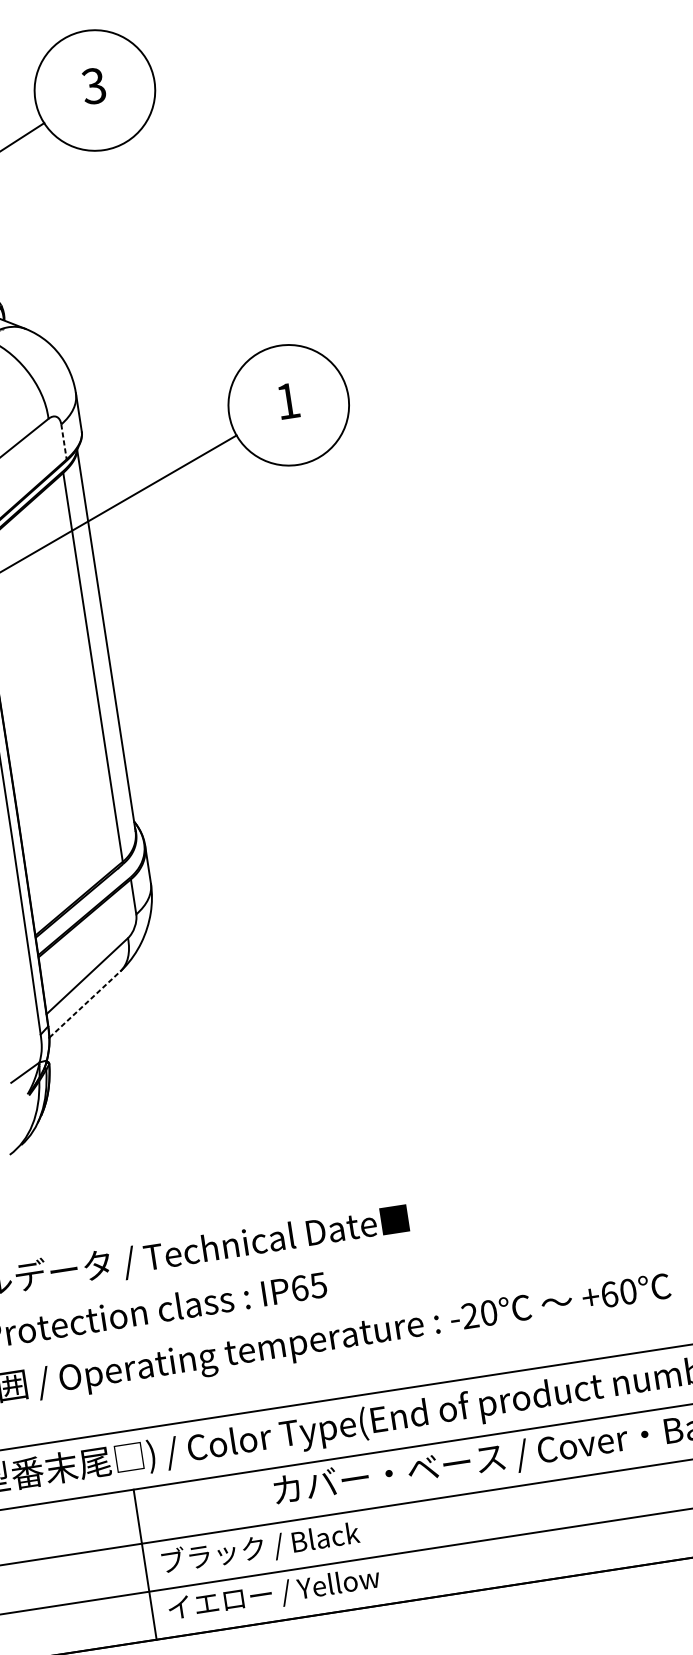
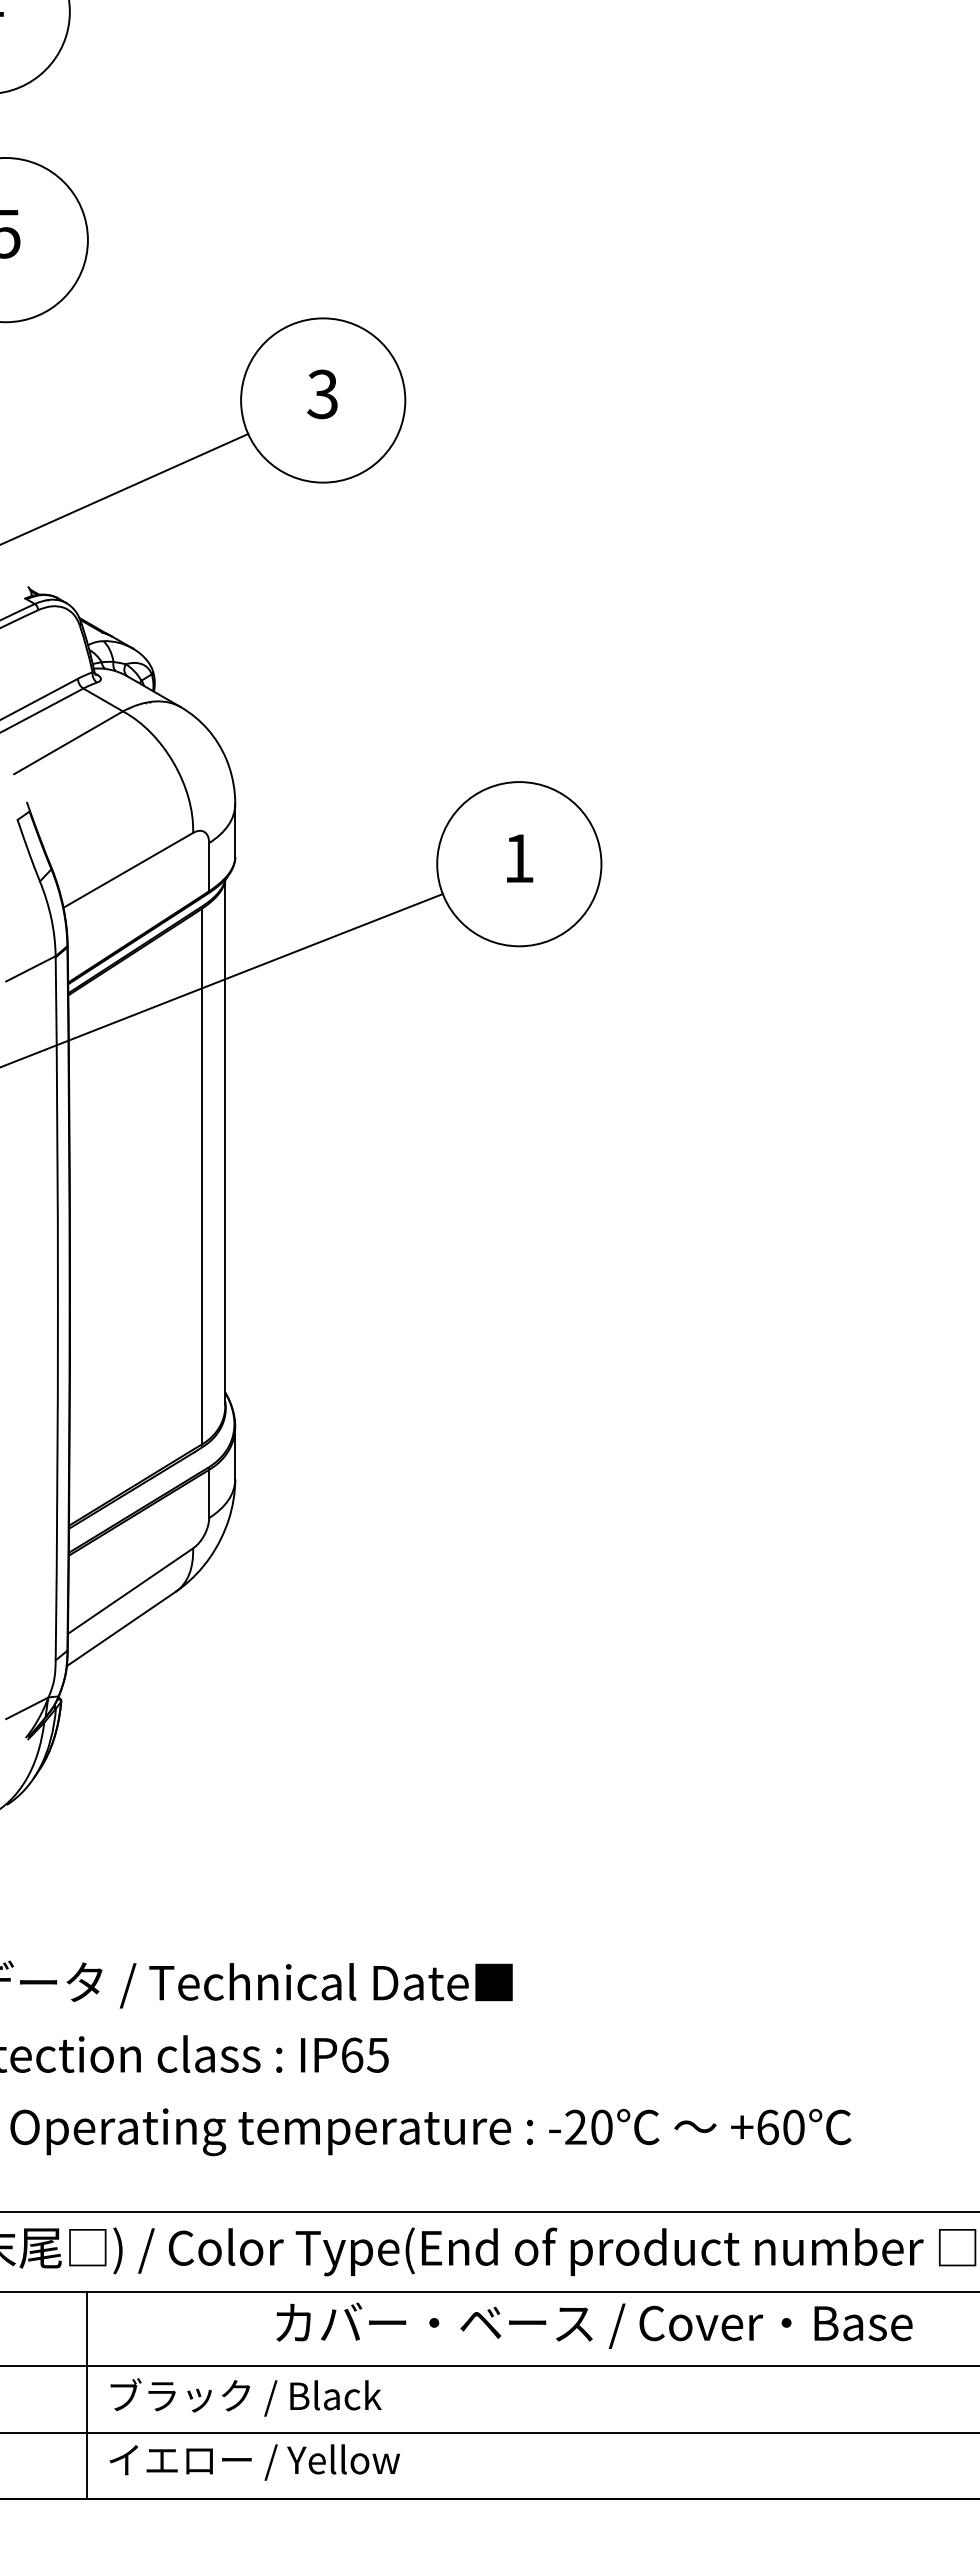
line: (64, 442) -> (209, 867), dashed -> solid
line: (84, 1004) -> (121, 1628), dashed -> solid

